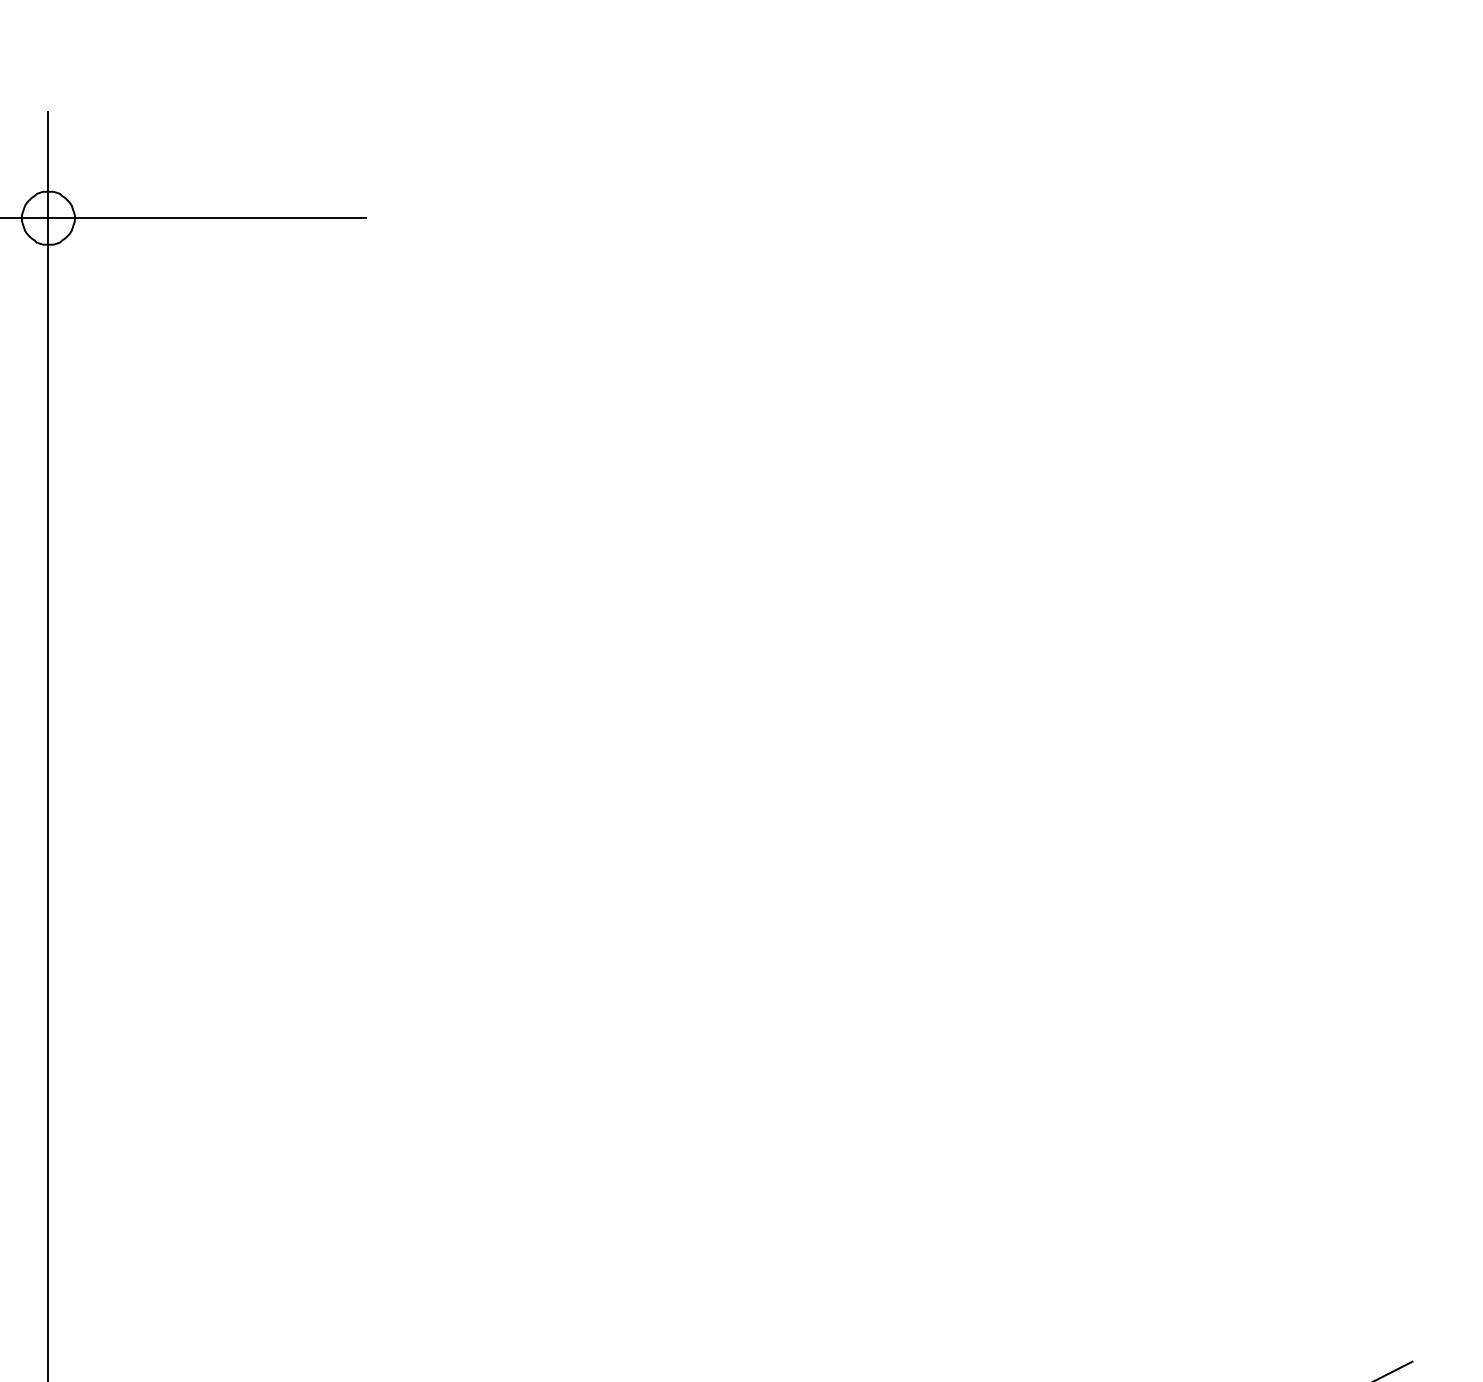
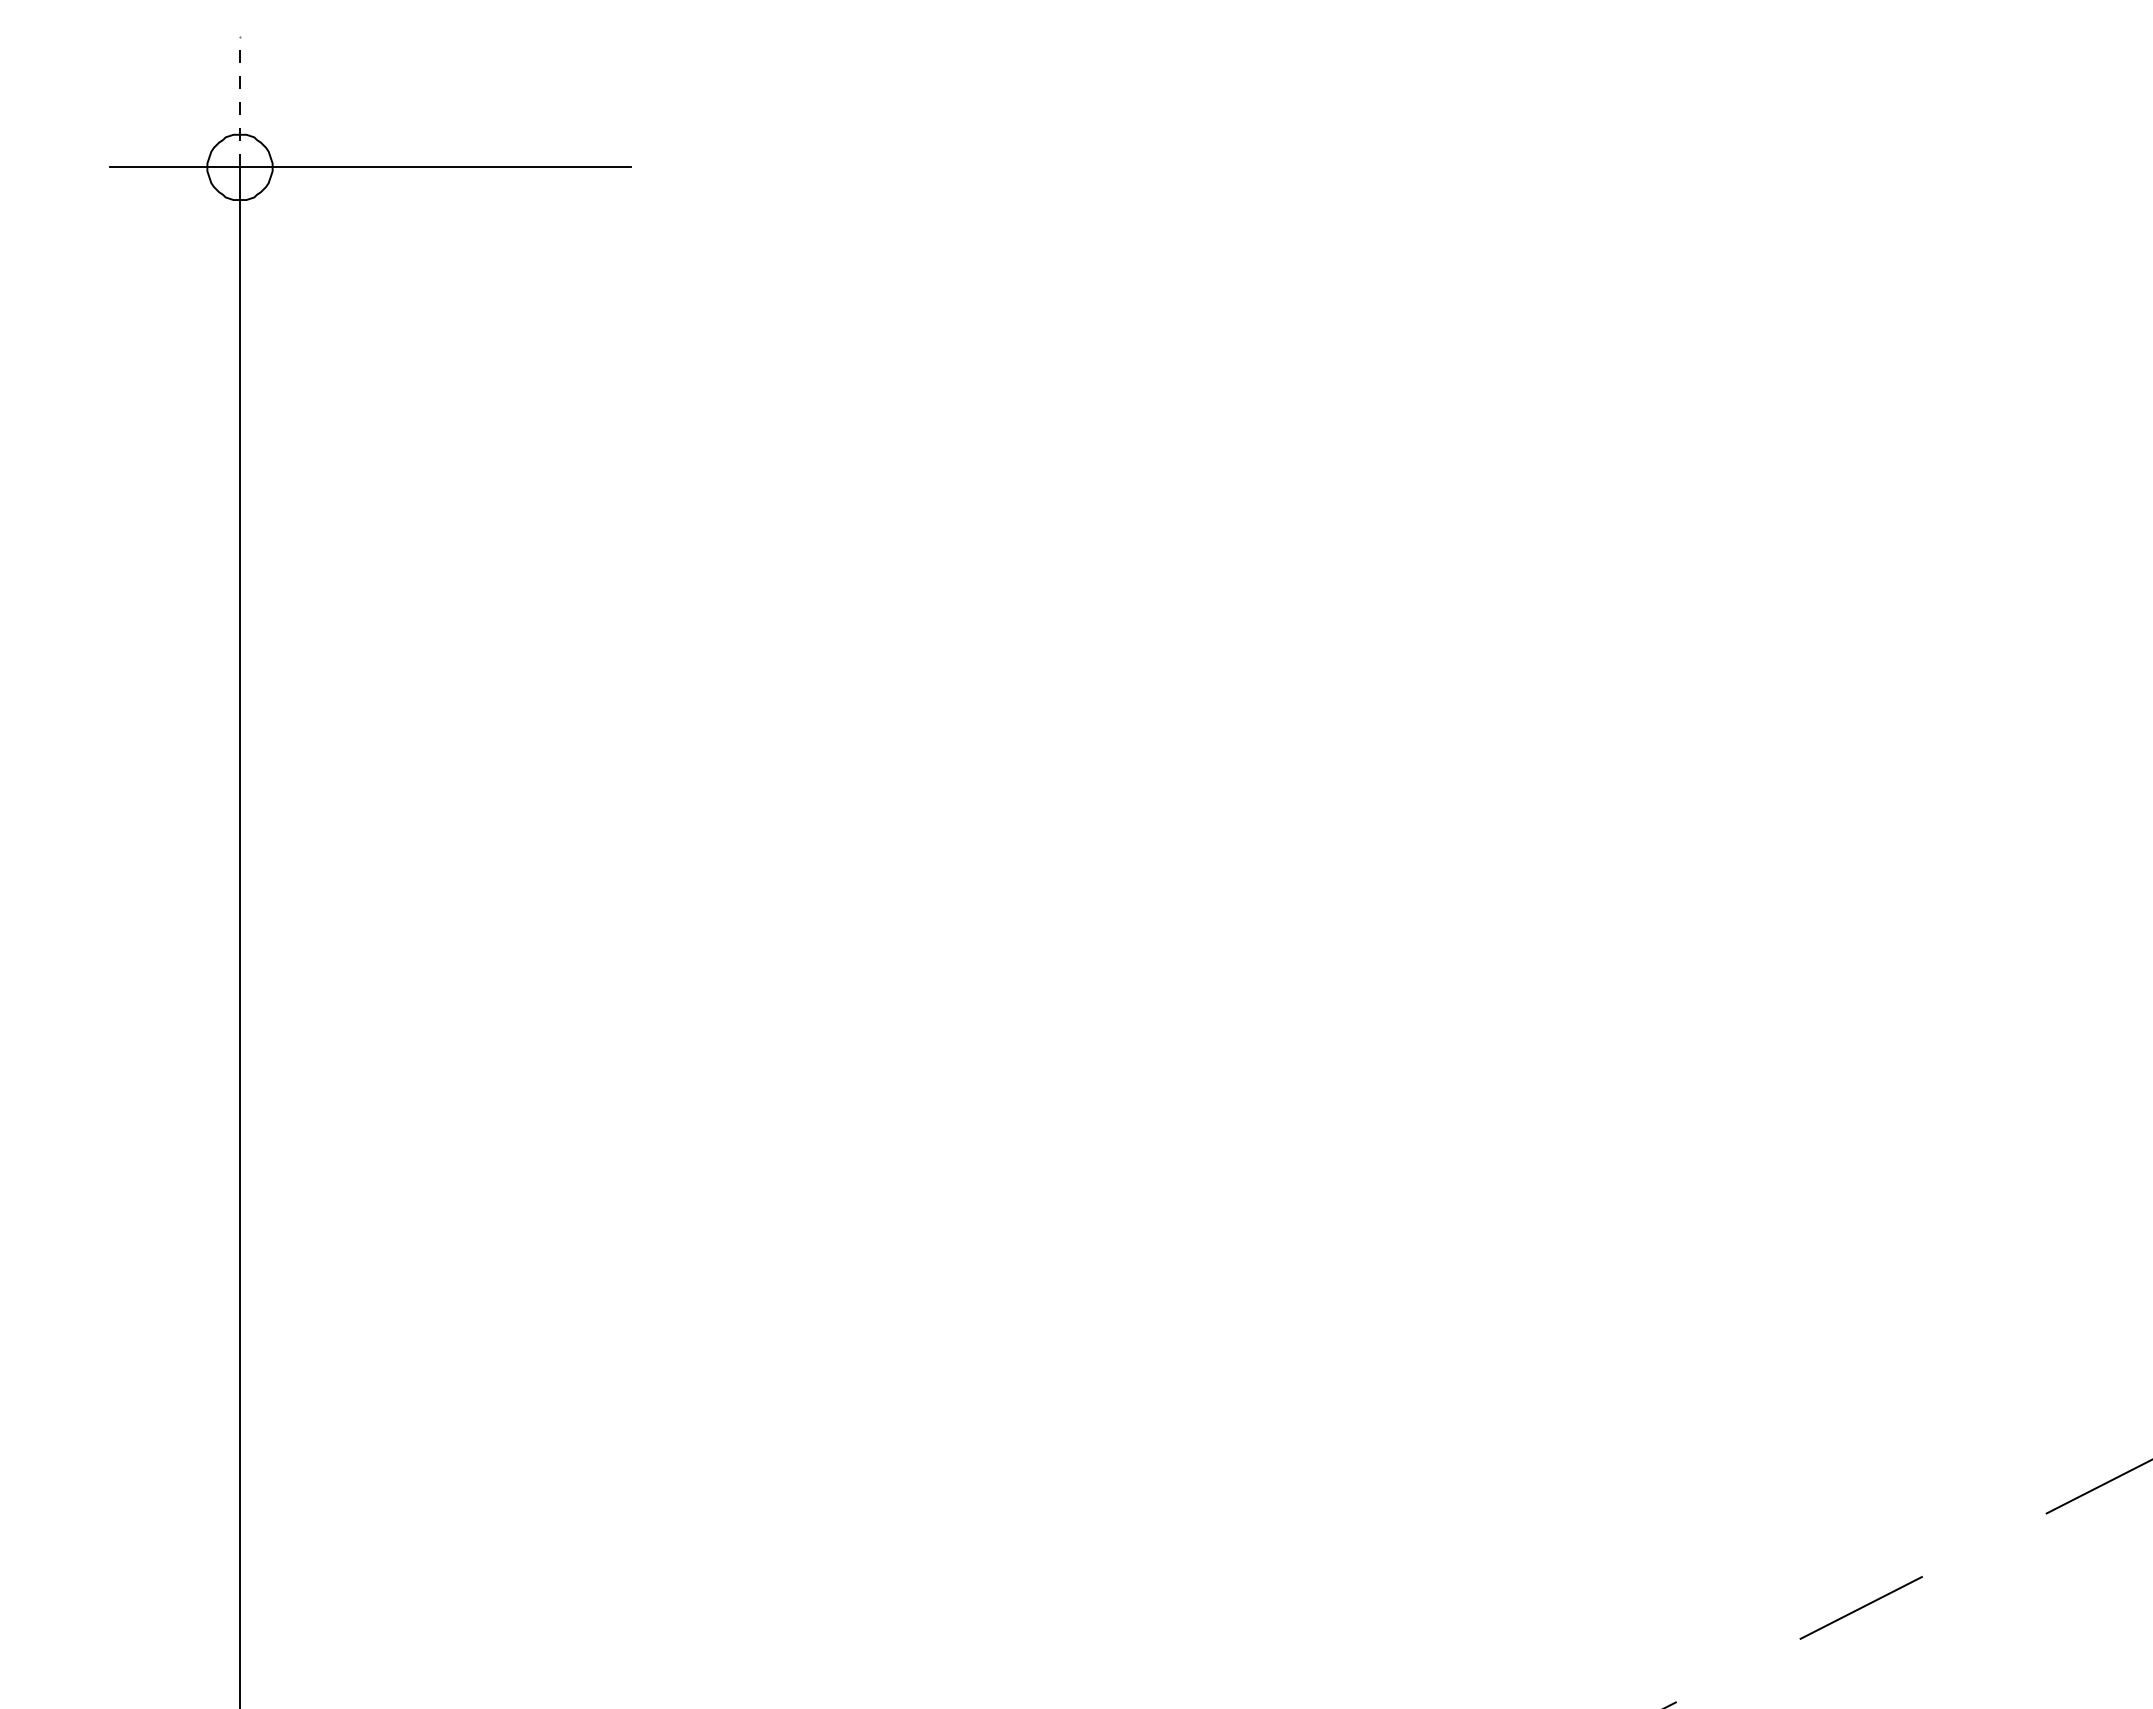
line: (48, 164) -> (240, 101), solid -> dashed

